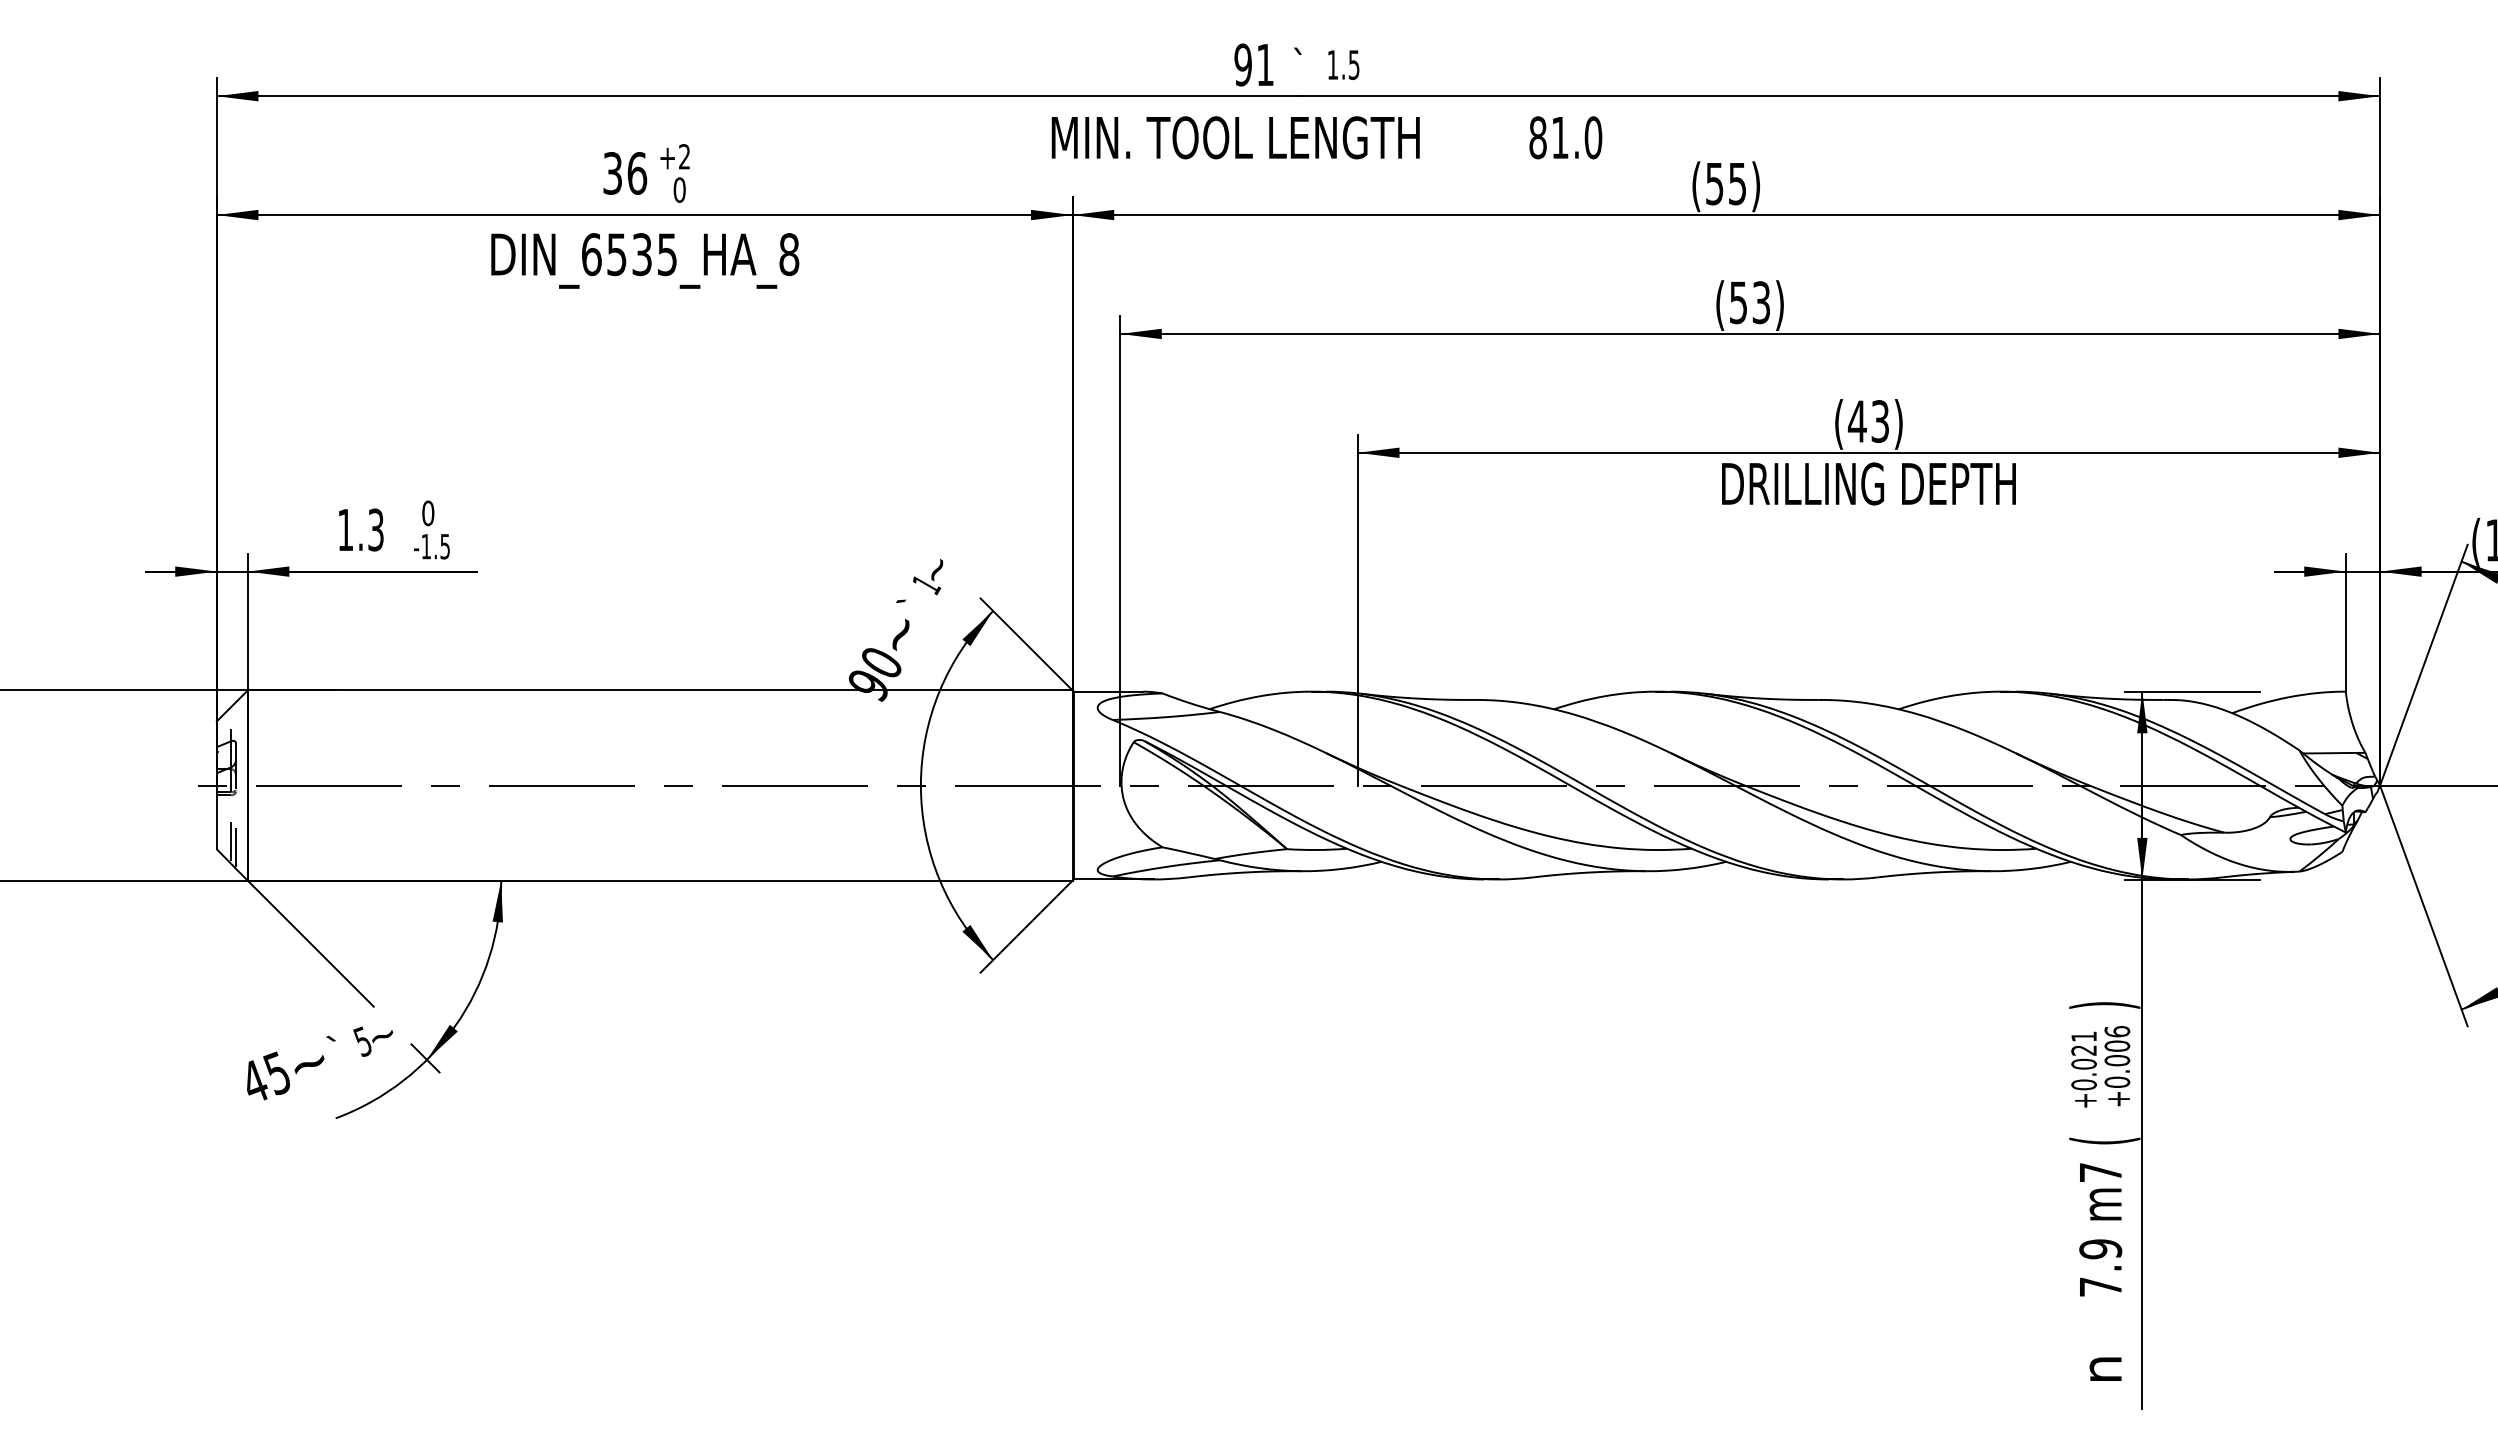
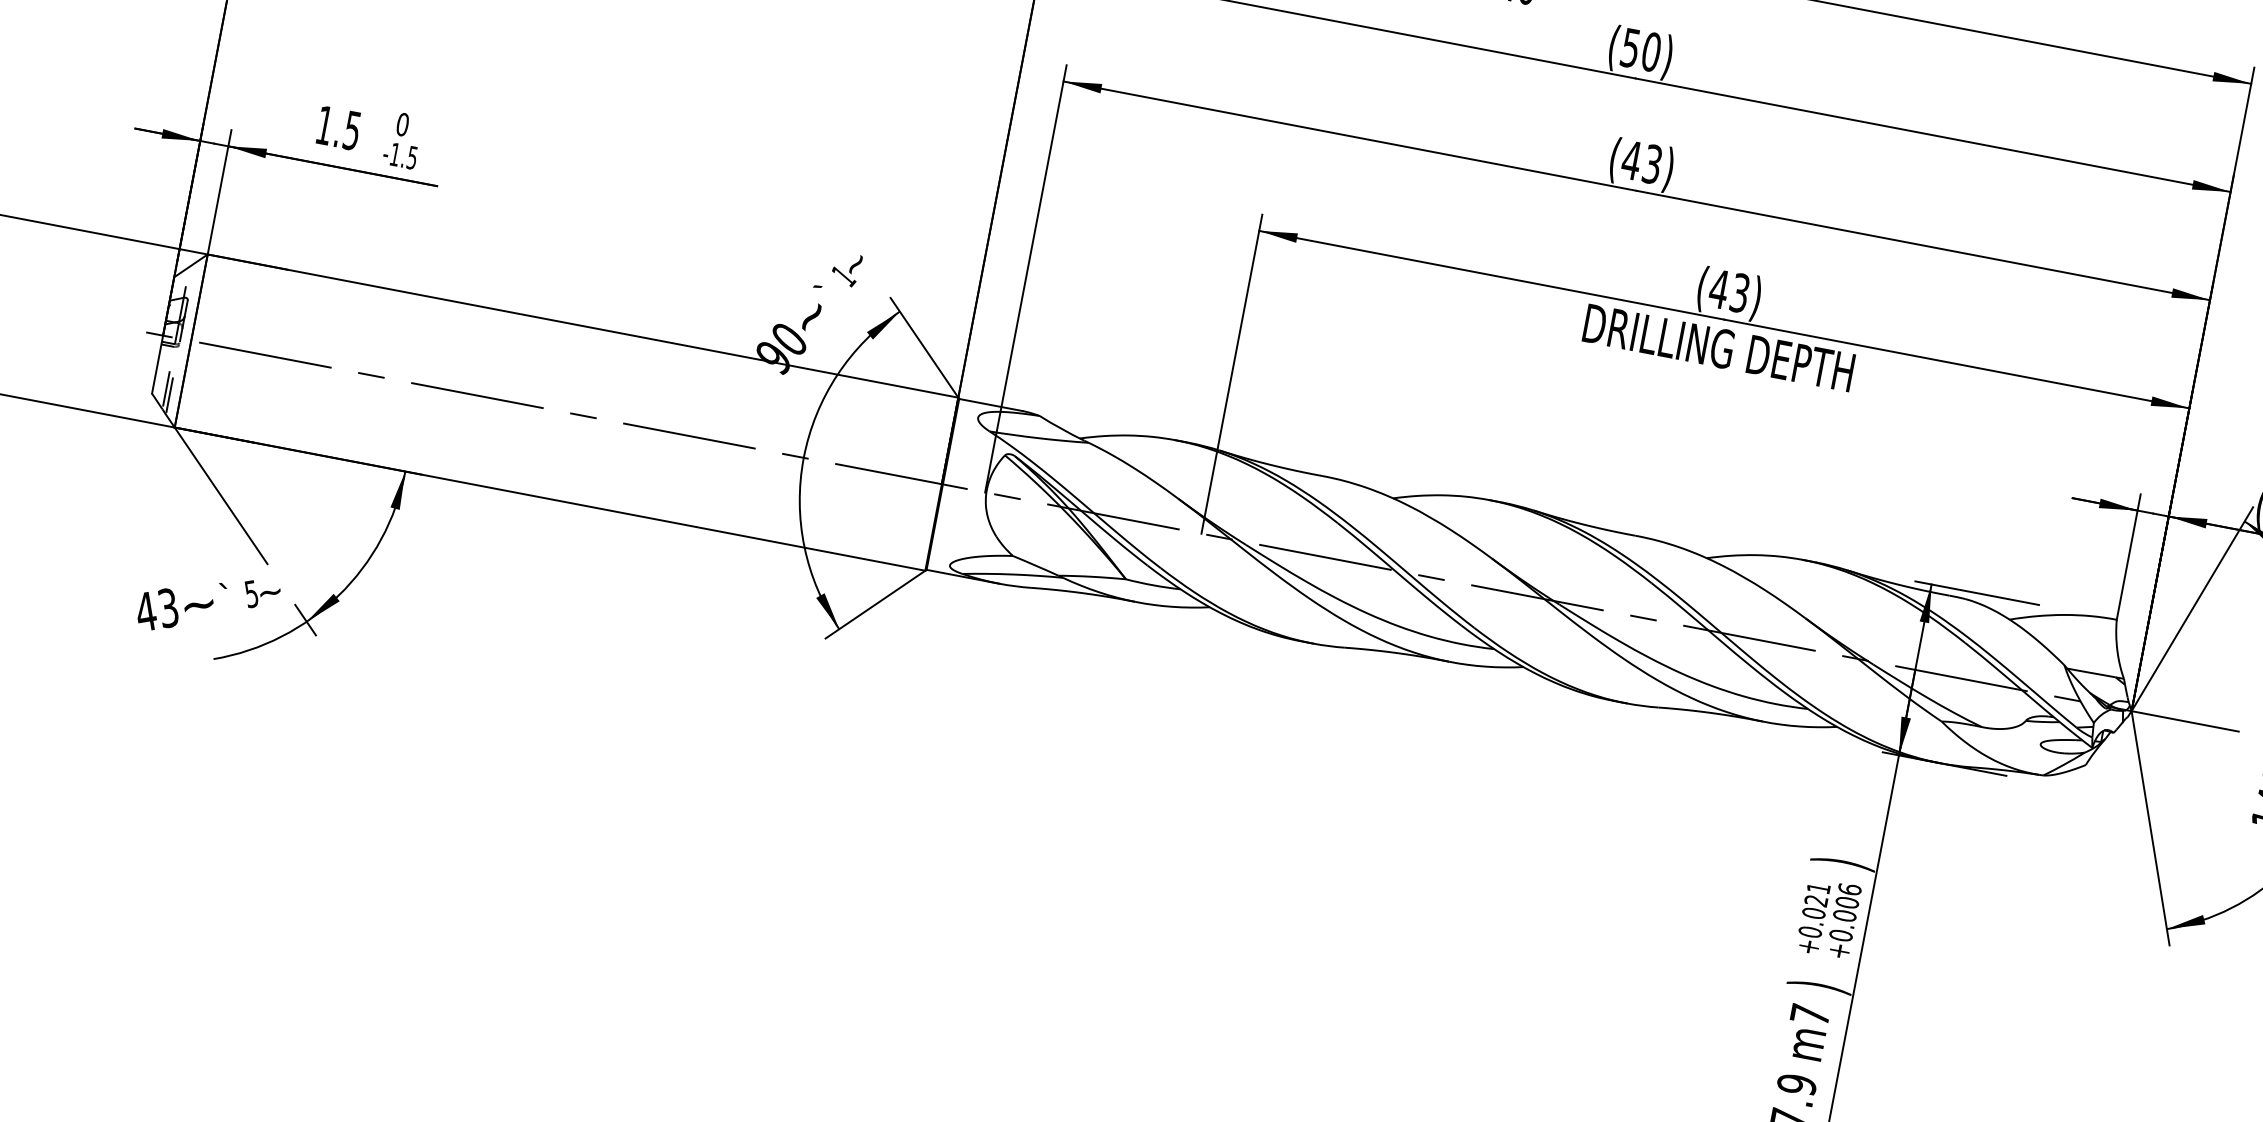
text: (1737, 183) -> (1651, 51), (55) -> (50)
text: (1738, 302) -> (1631, 160), (53) -> (43)
text: (375, 529) -> (351, 130), 1.3 -> 1.5
text: (276, 1073) -> (167, 608), 45 -> 43
text: (2104, 1140) -> (1819, 986), ( -> )

